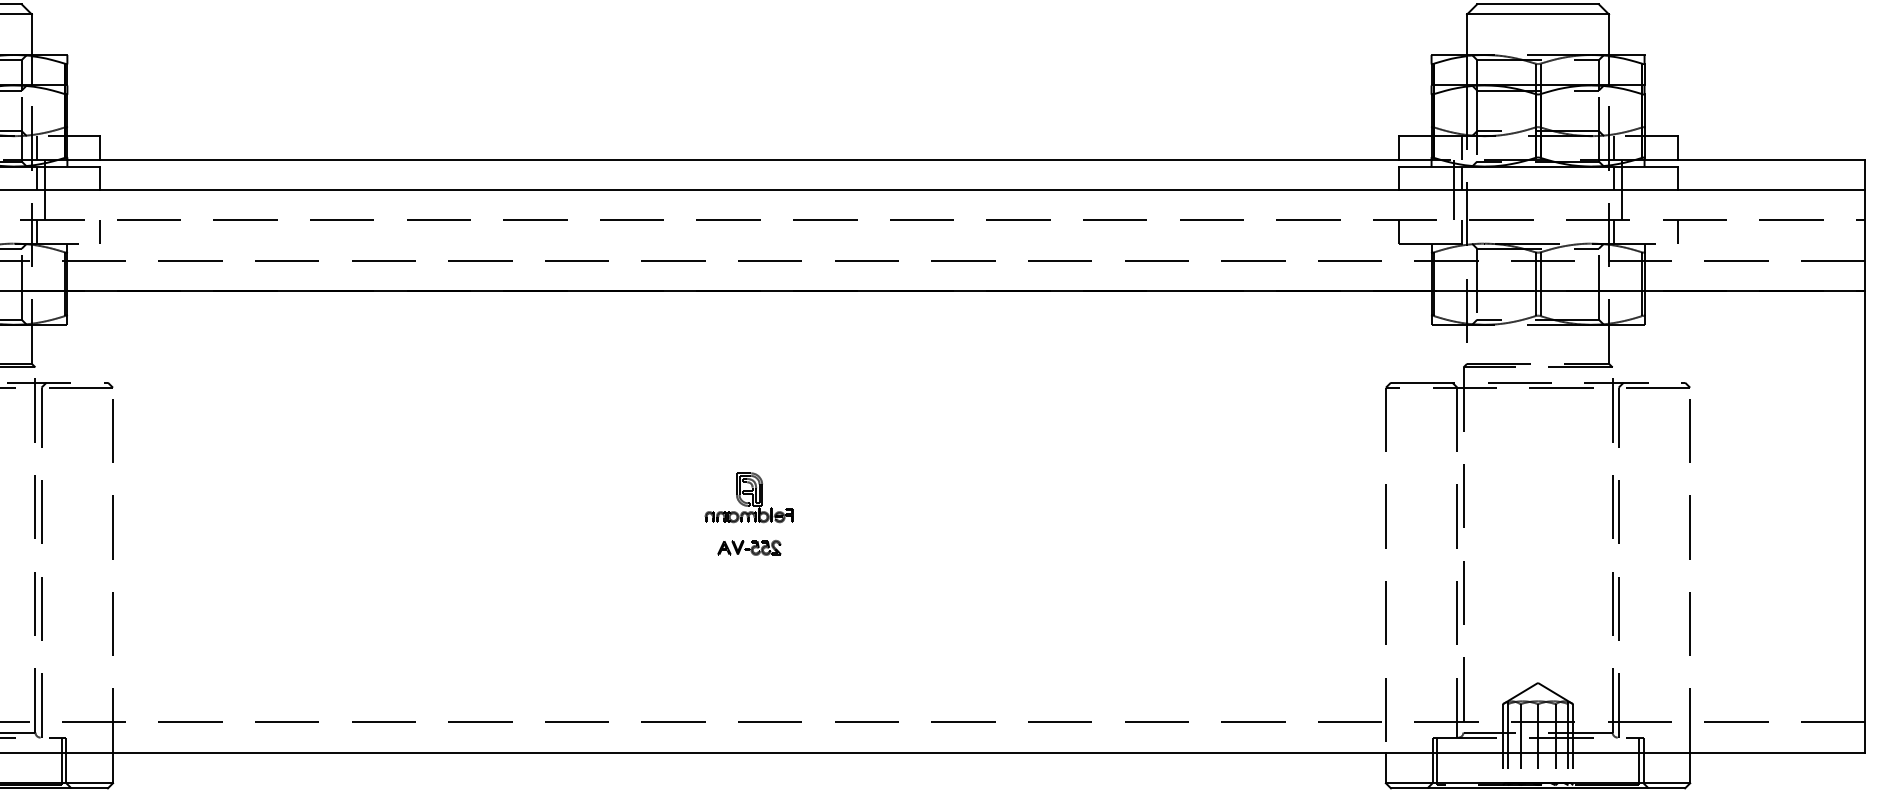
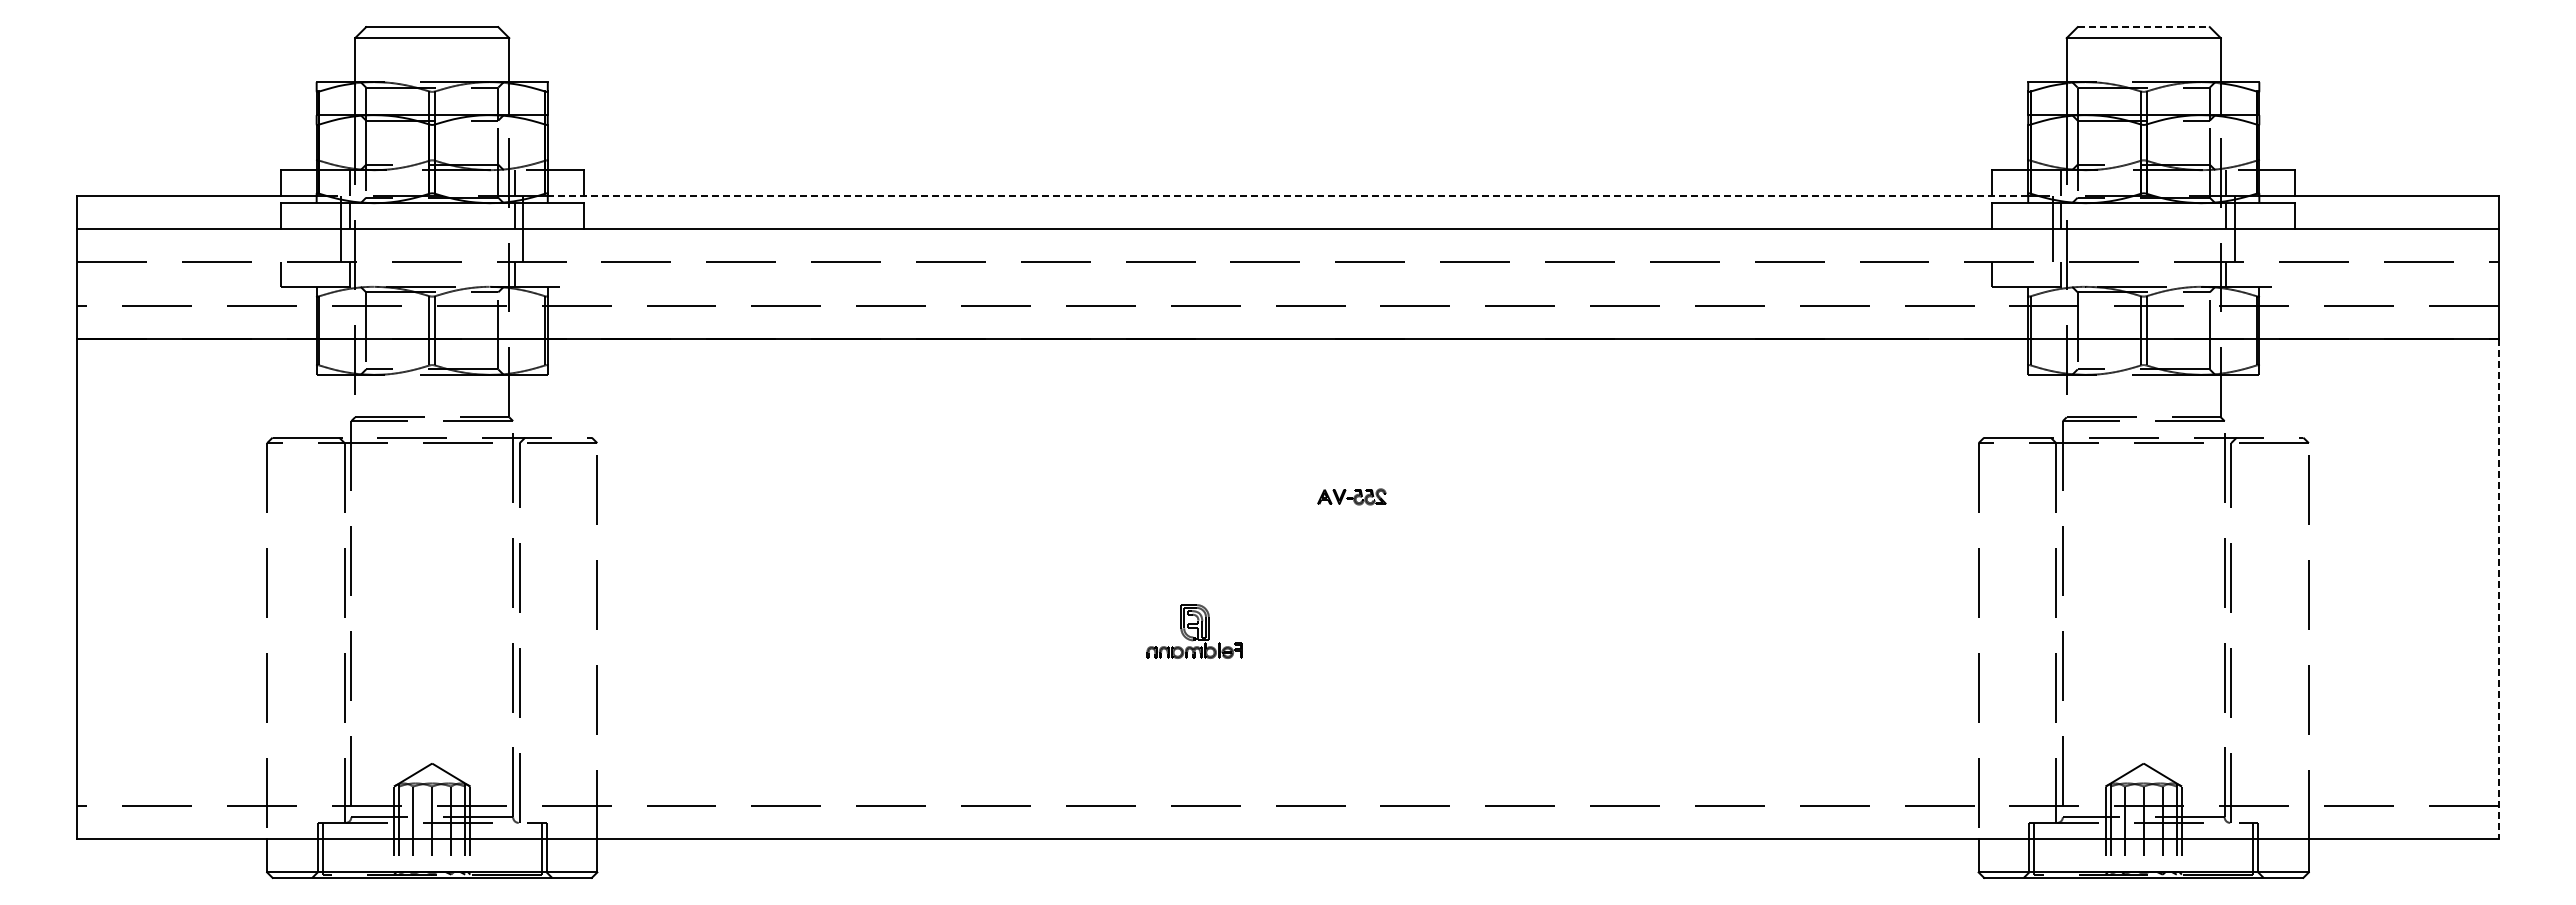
line: (1538, 4) -> (2144, 27), solid -> dashed
line: (749, 159) -> (1287, 195), solid -> dashed
line: (100, 231) -> (583, 273), removed
line: (1677, 231) -> (2295, 273), removed
part: (749, 497) -> (1194, 631), moved
line: (1864, 522) -> (2498, 589), solid -> dashed
part: (749, 547) -> (1351, 496), moved

